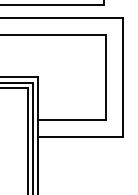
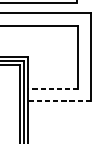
line: (71, 119) -> (52, 88), solid -> dashed
line: (79, 136) -> (58, 100), solid -> dashed

